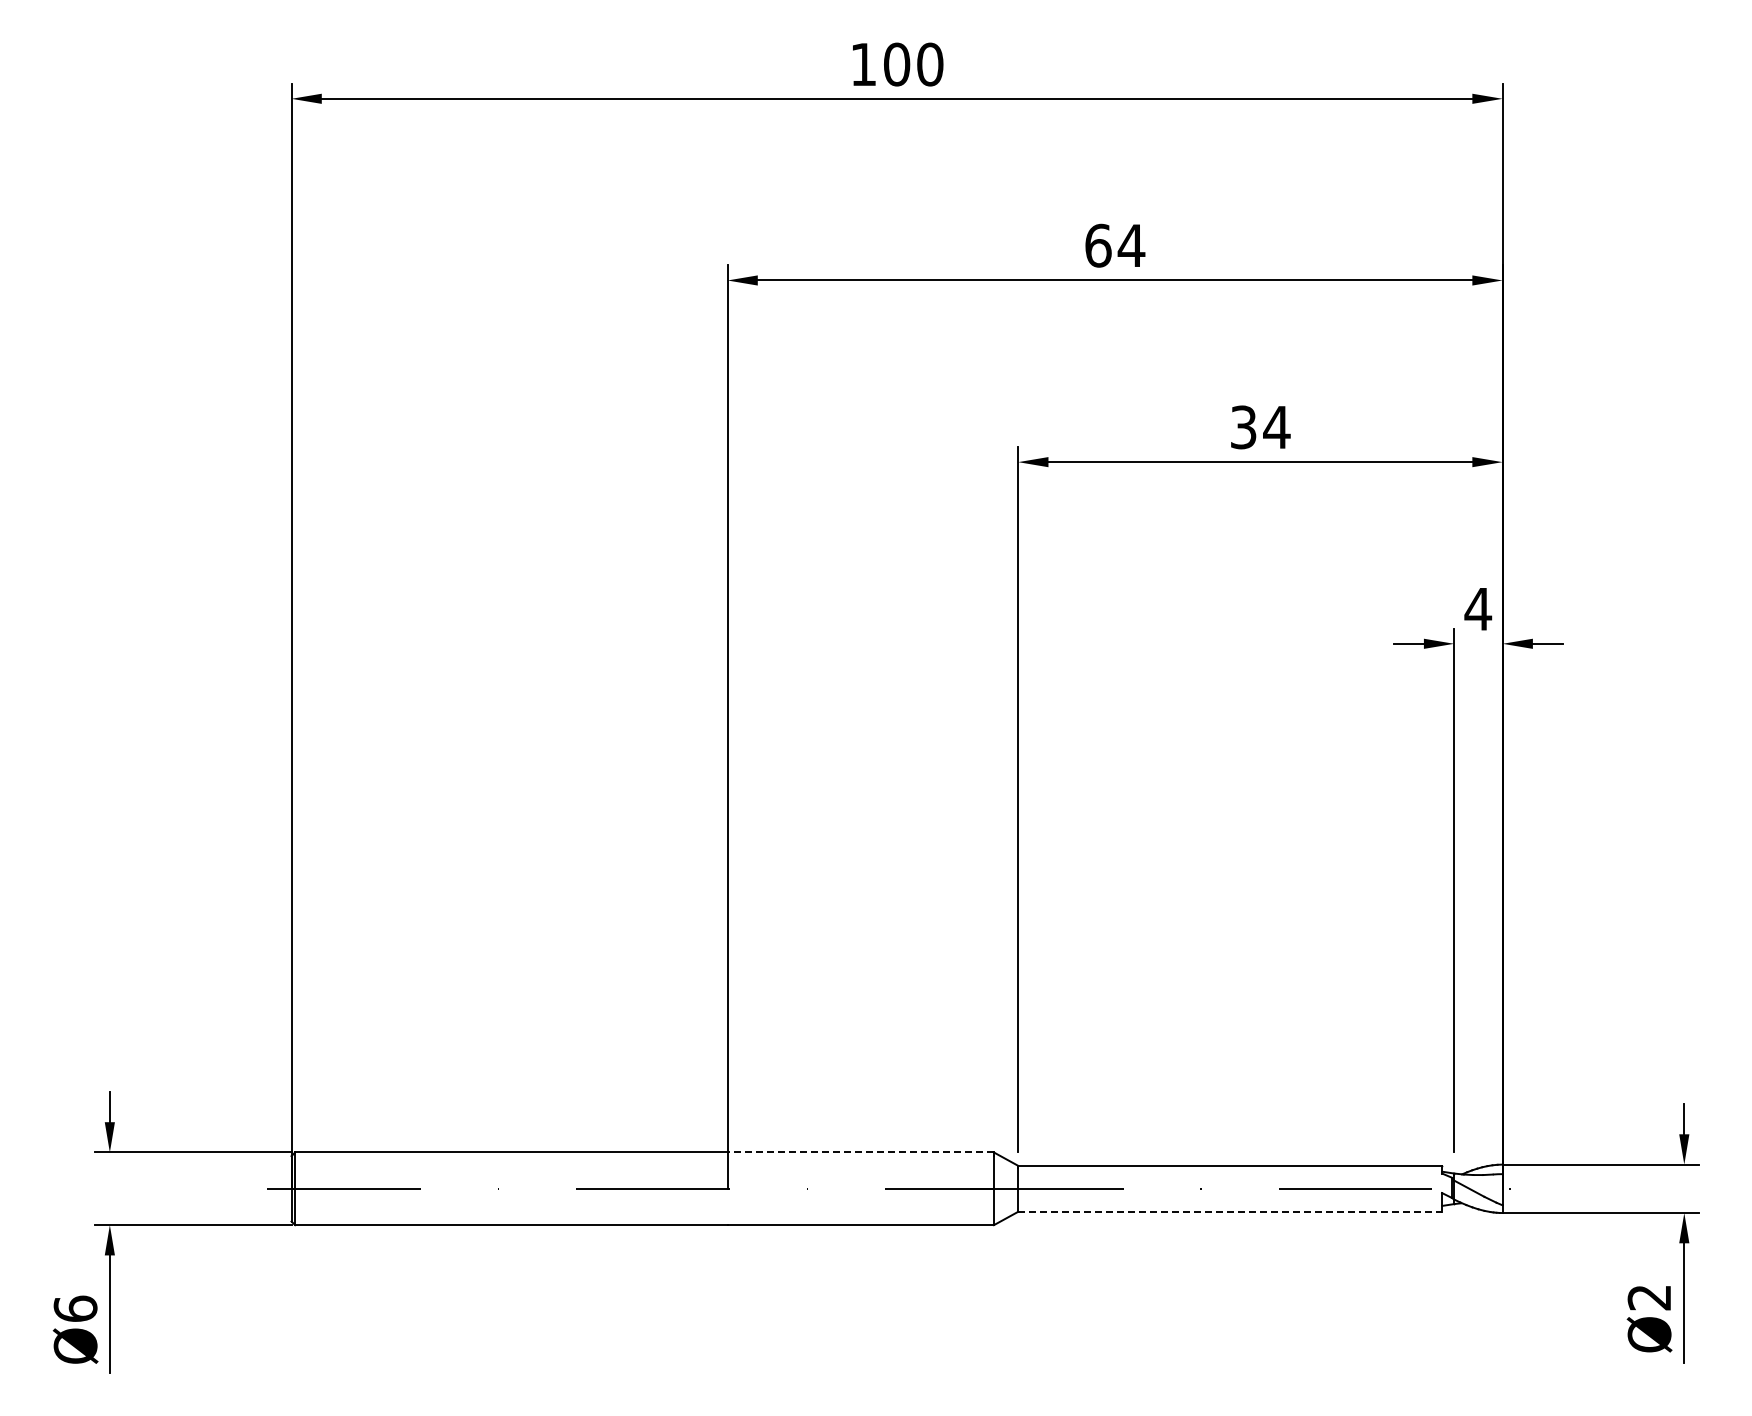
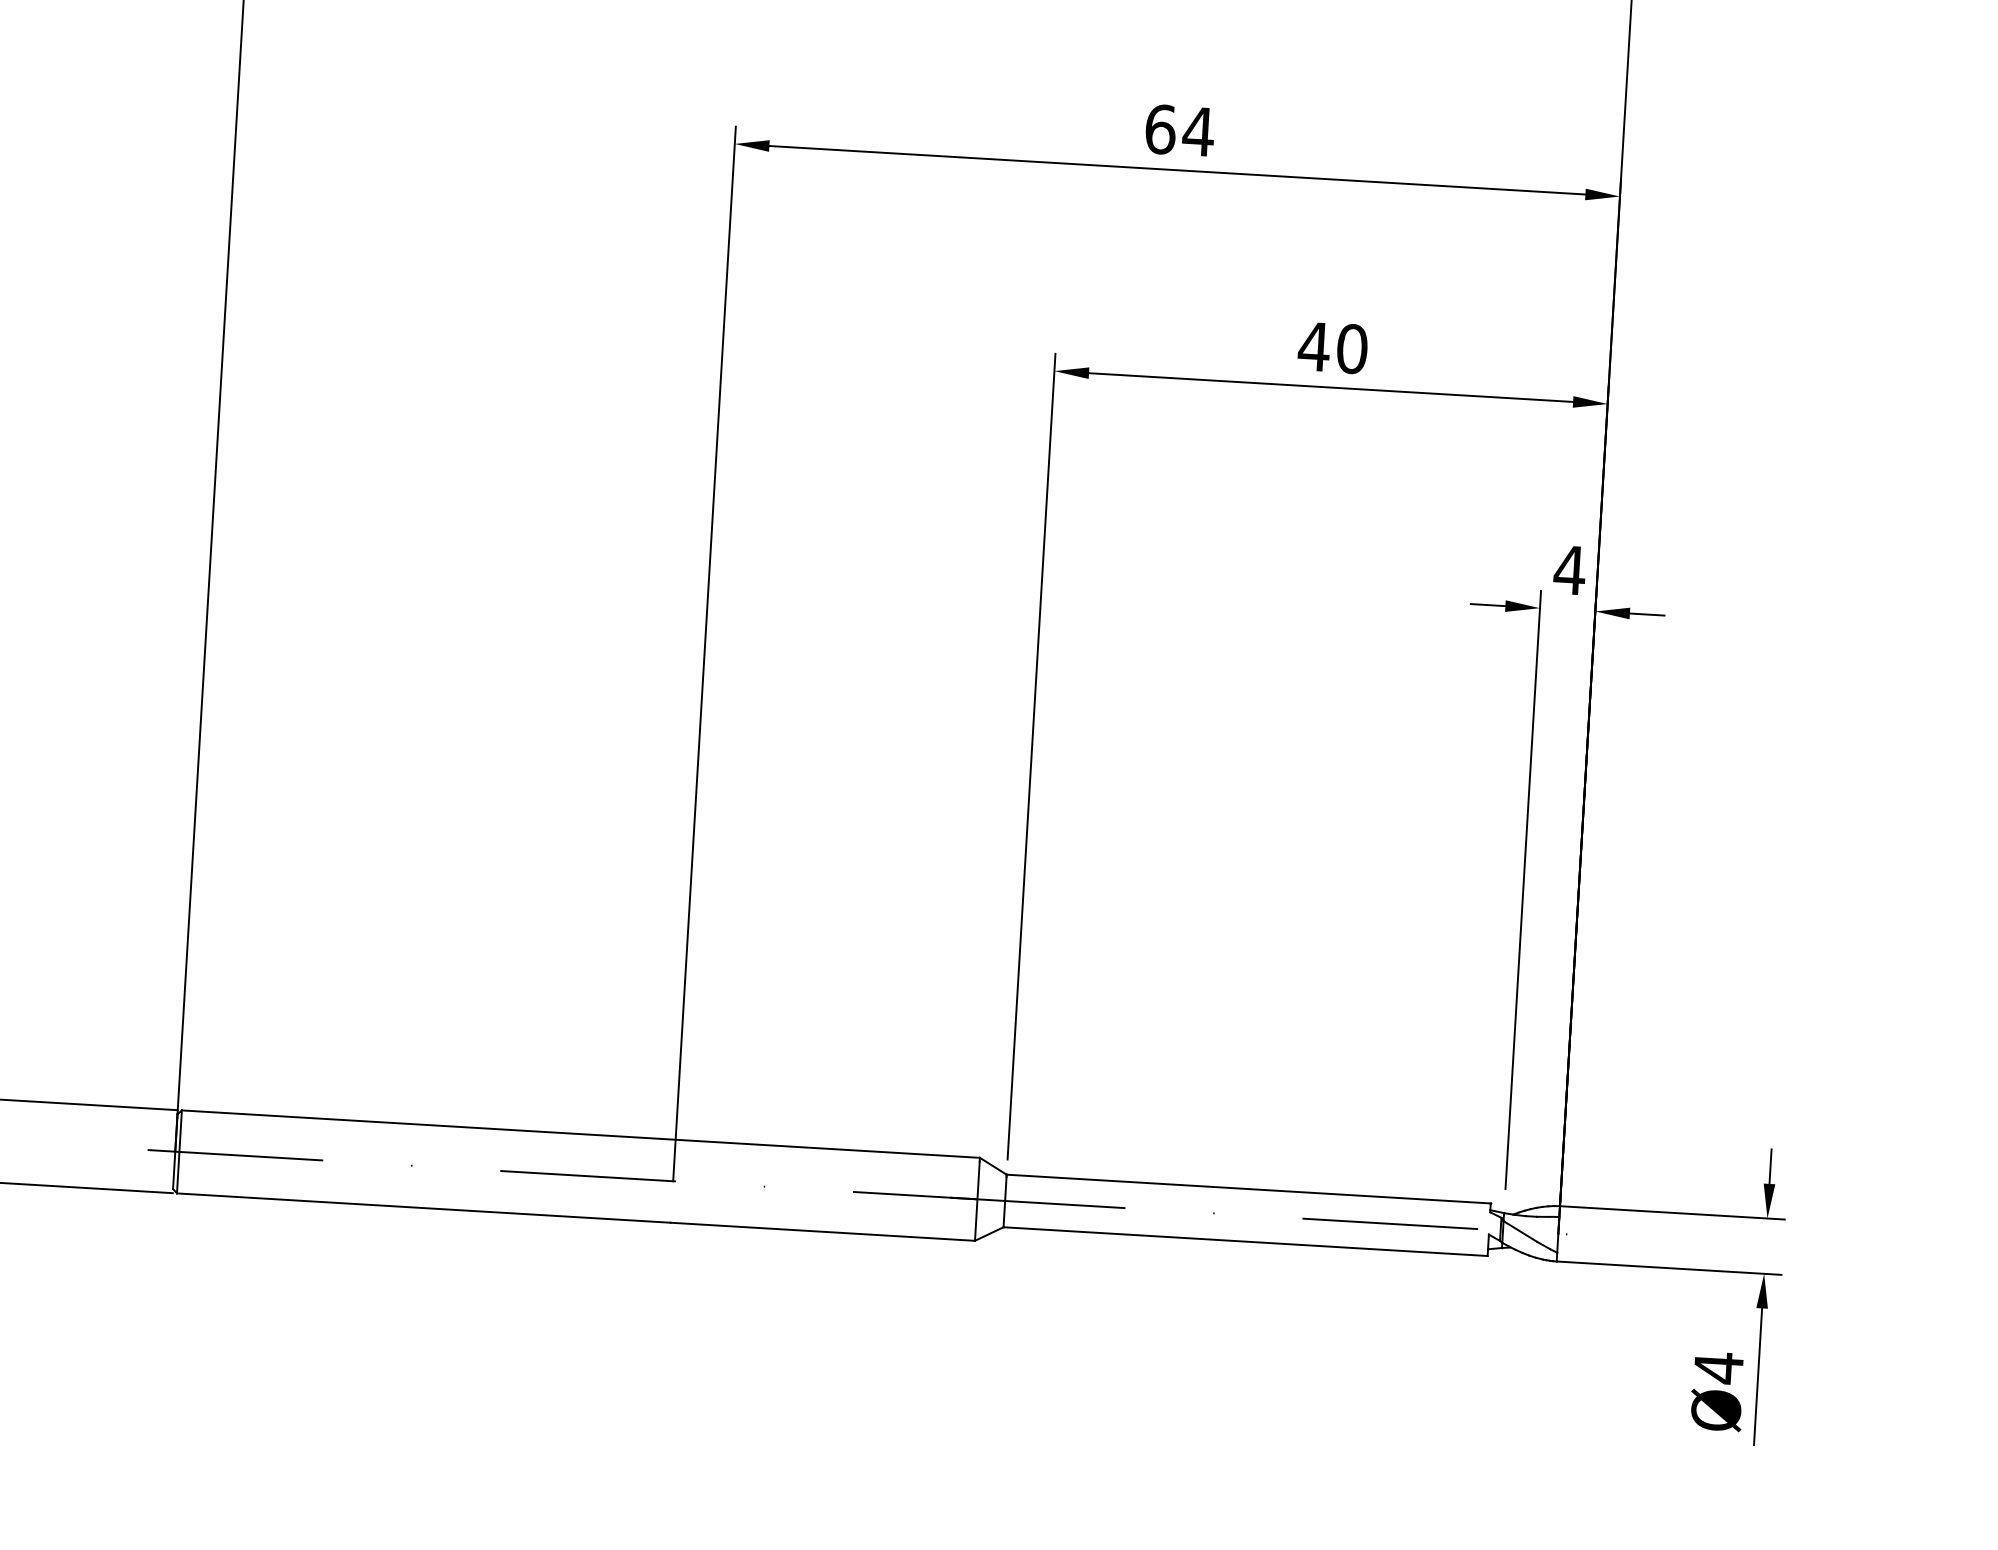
text: (1259, 427) -> (1332, 347), 34 -> 40
line: (860, 1152) -> (827, 1148), dashed -> solid
line: (1230, 1211) -> (1246, 1241), dashed -> solid
text: (1648, 1297) -> (1717, 1367), Ø2 -> Ø4

